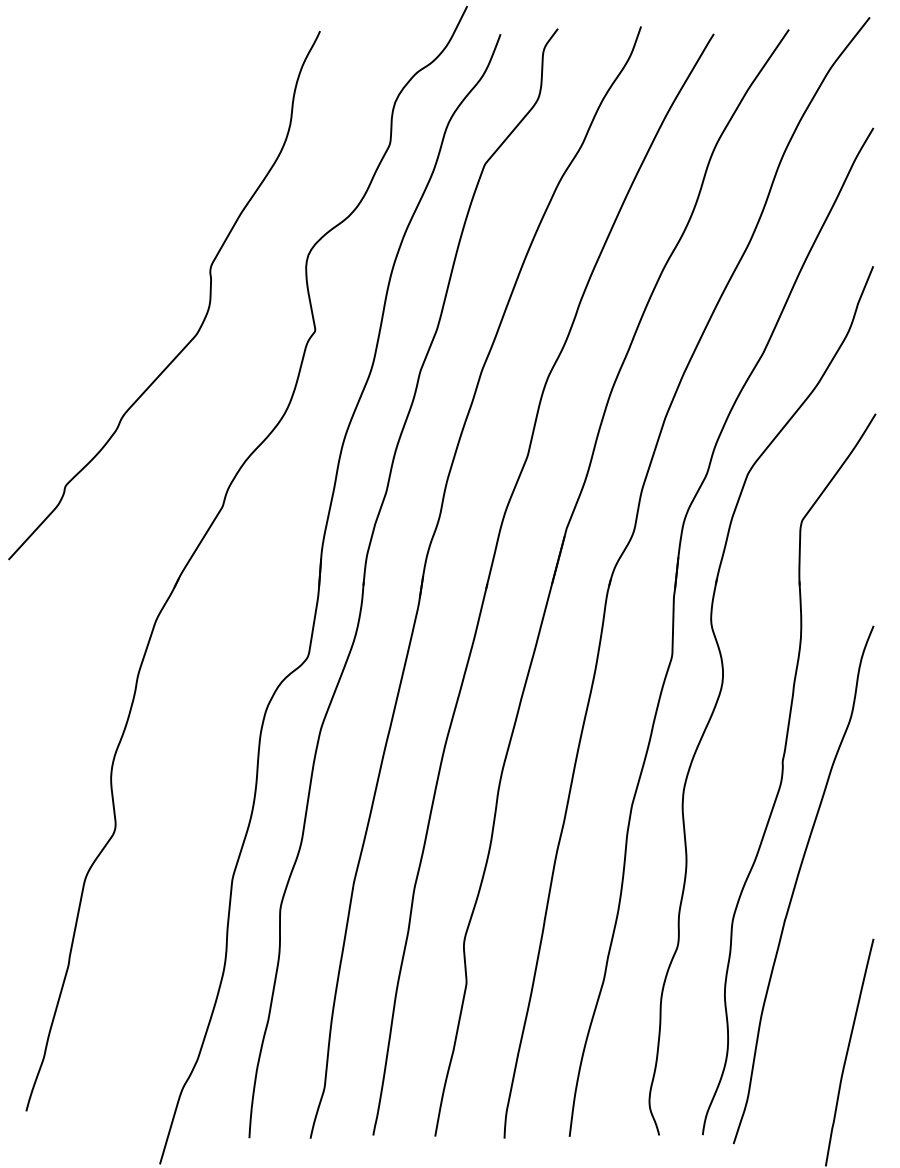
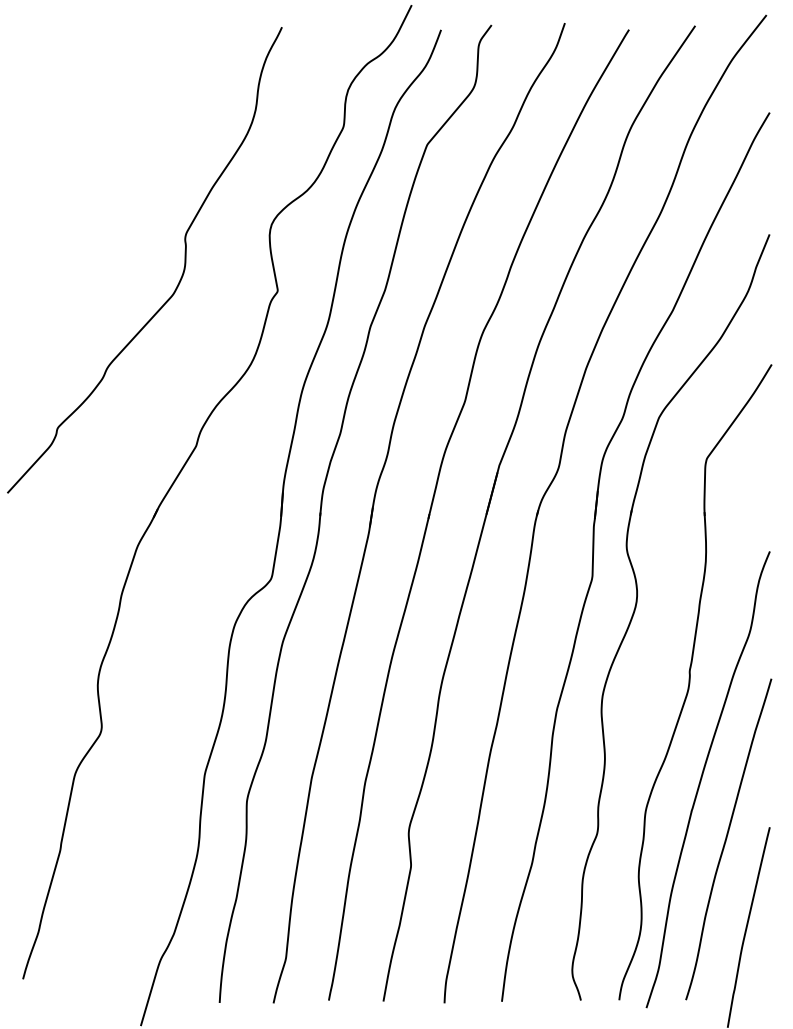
curve: (825, 951) -> (727, 838), added

